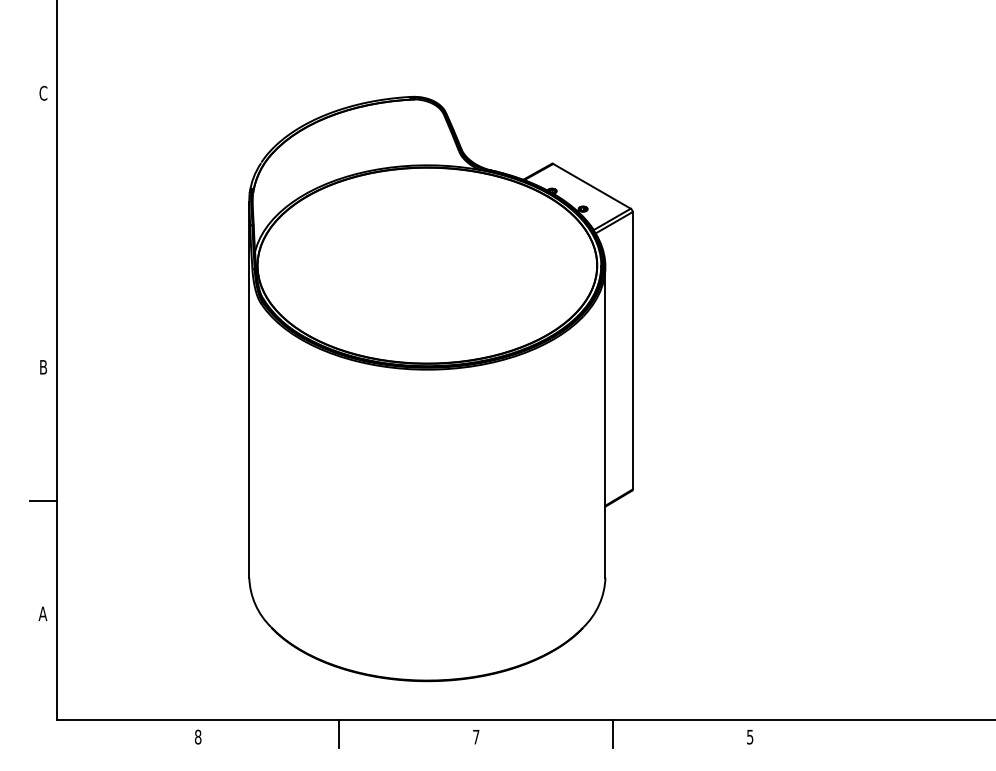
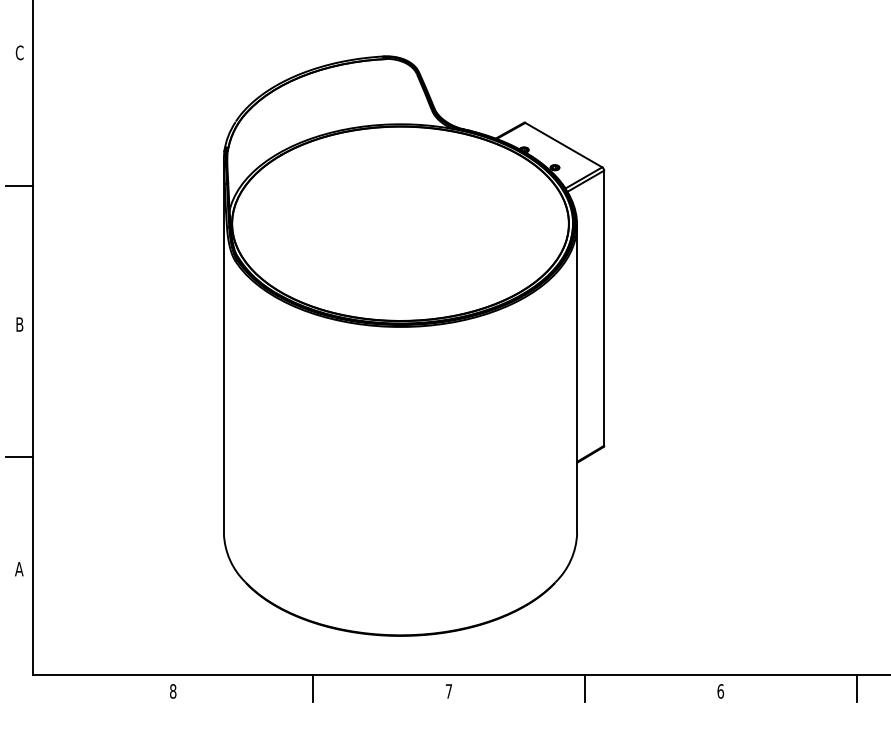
line: (43, 227) -> (19, 185), added
line: (887, 733) -> (856, 687), added
text: (750, 736) -> (720, 690), 5 -> 6

